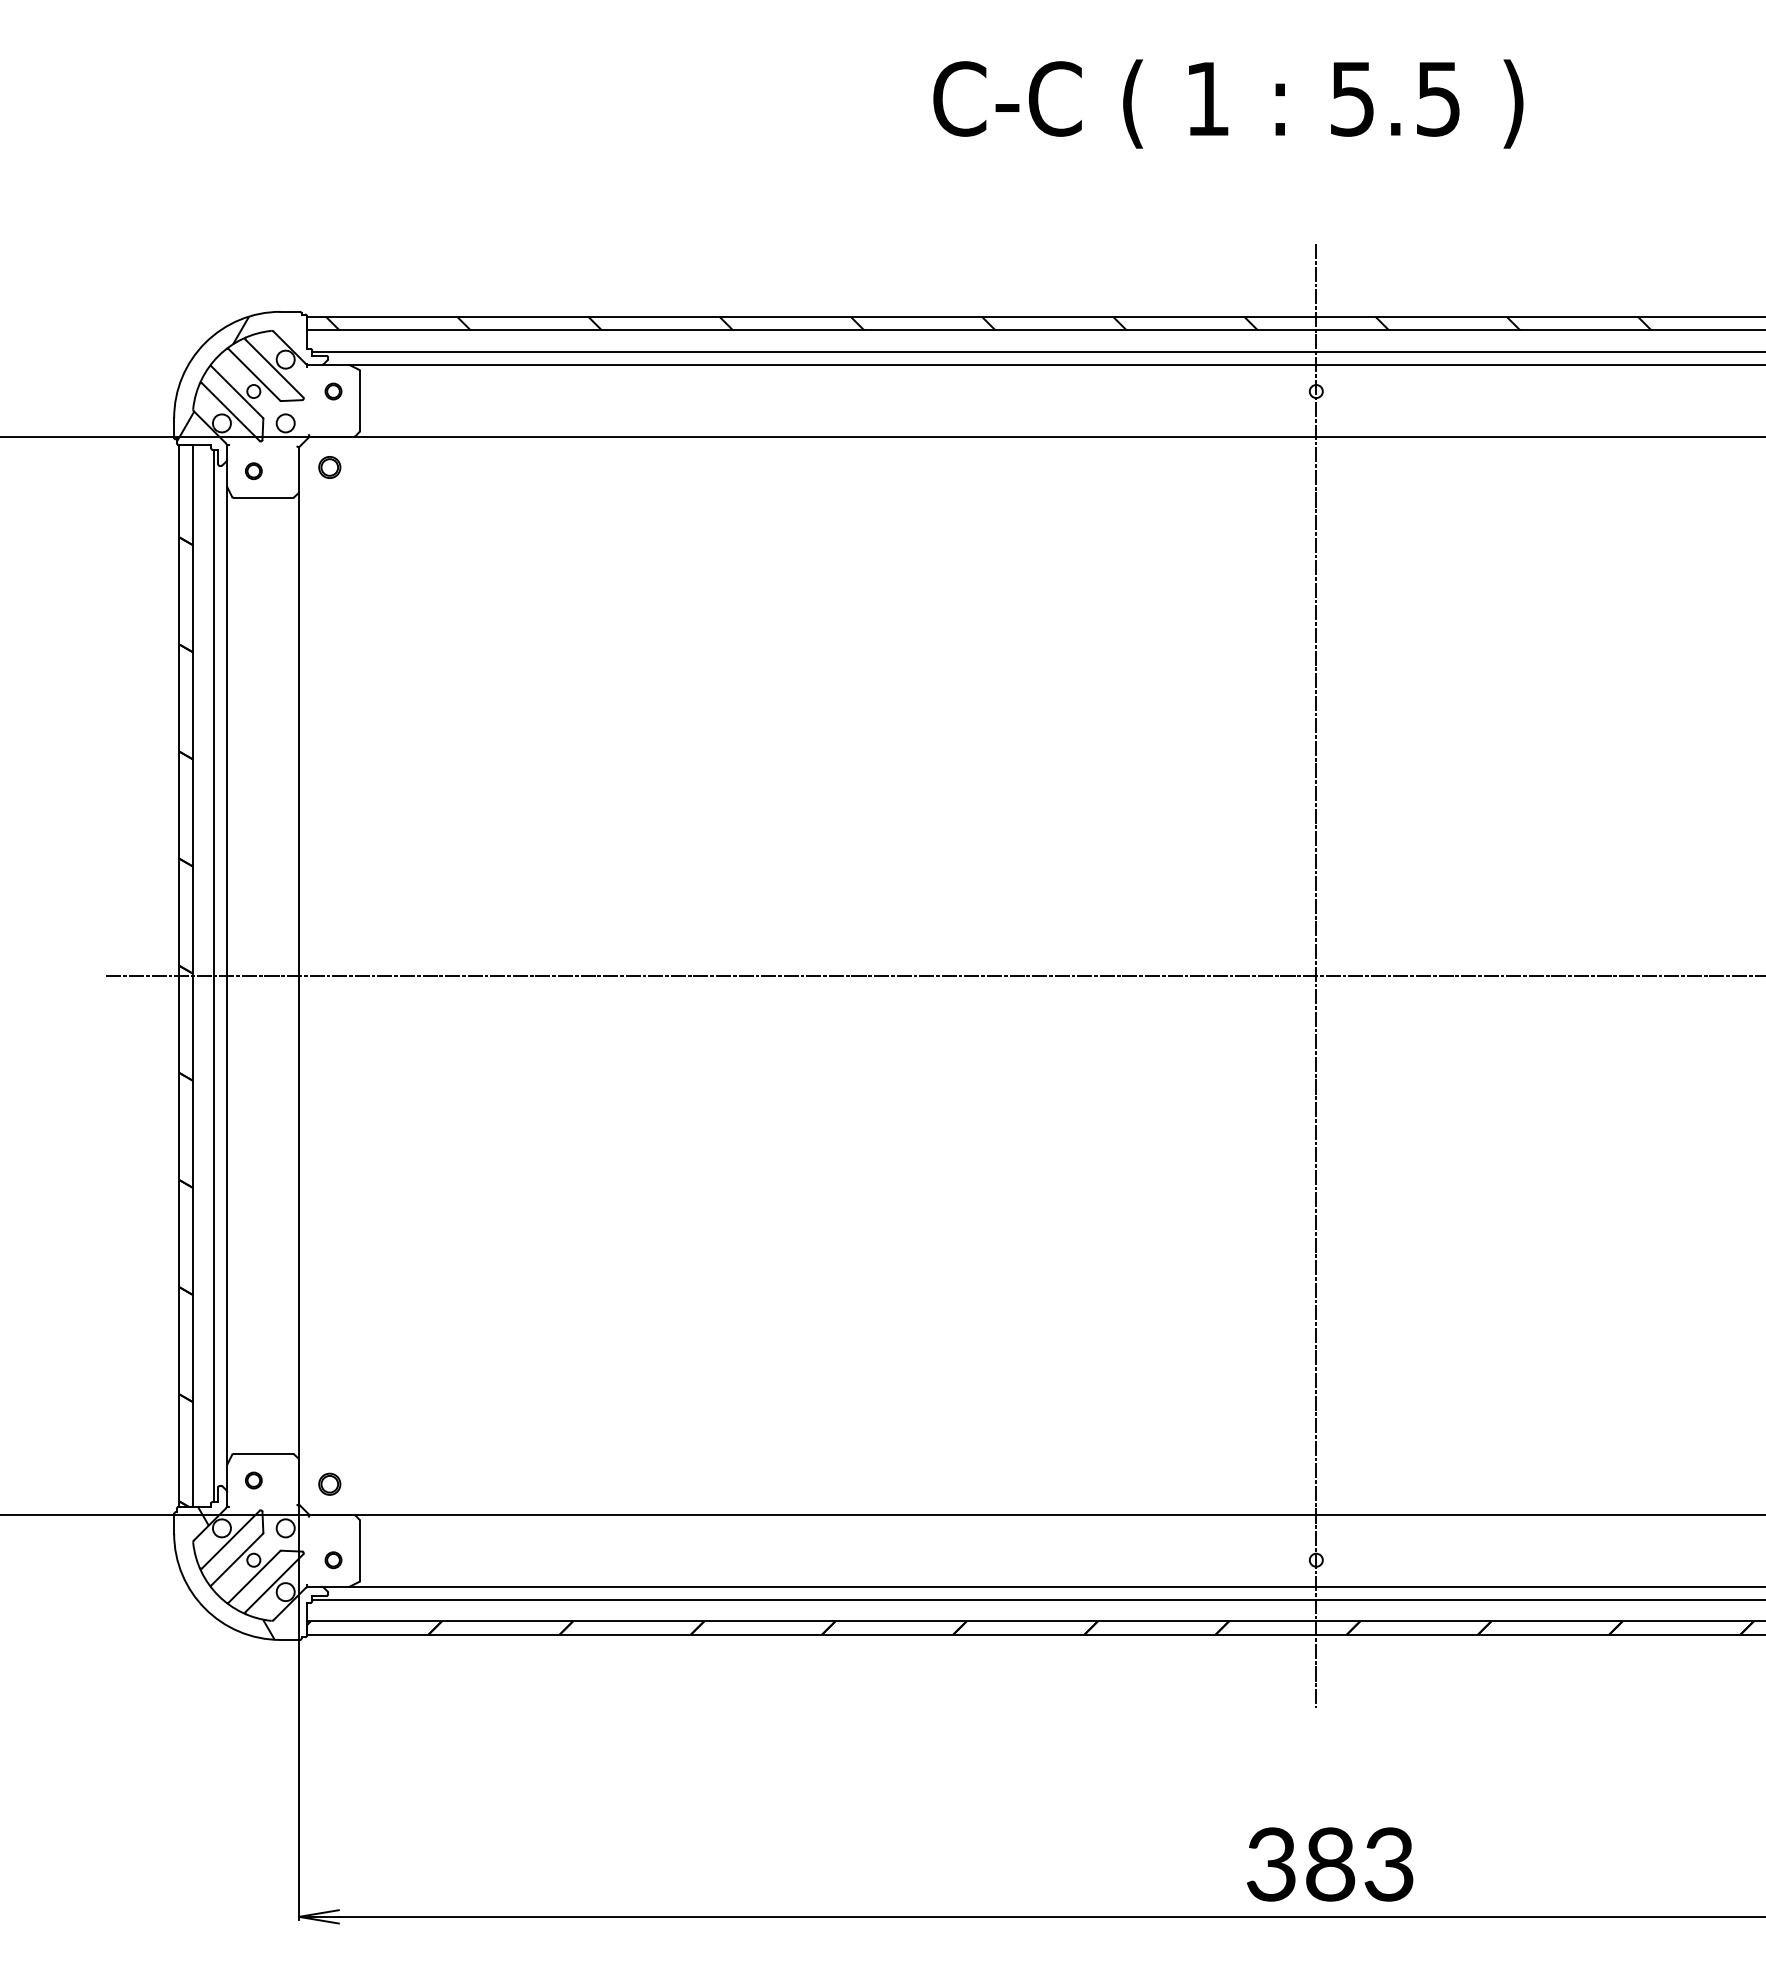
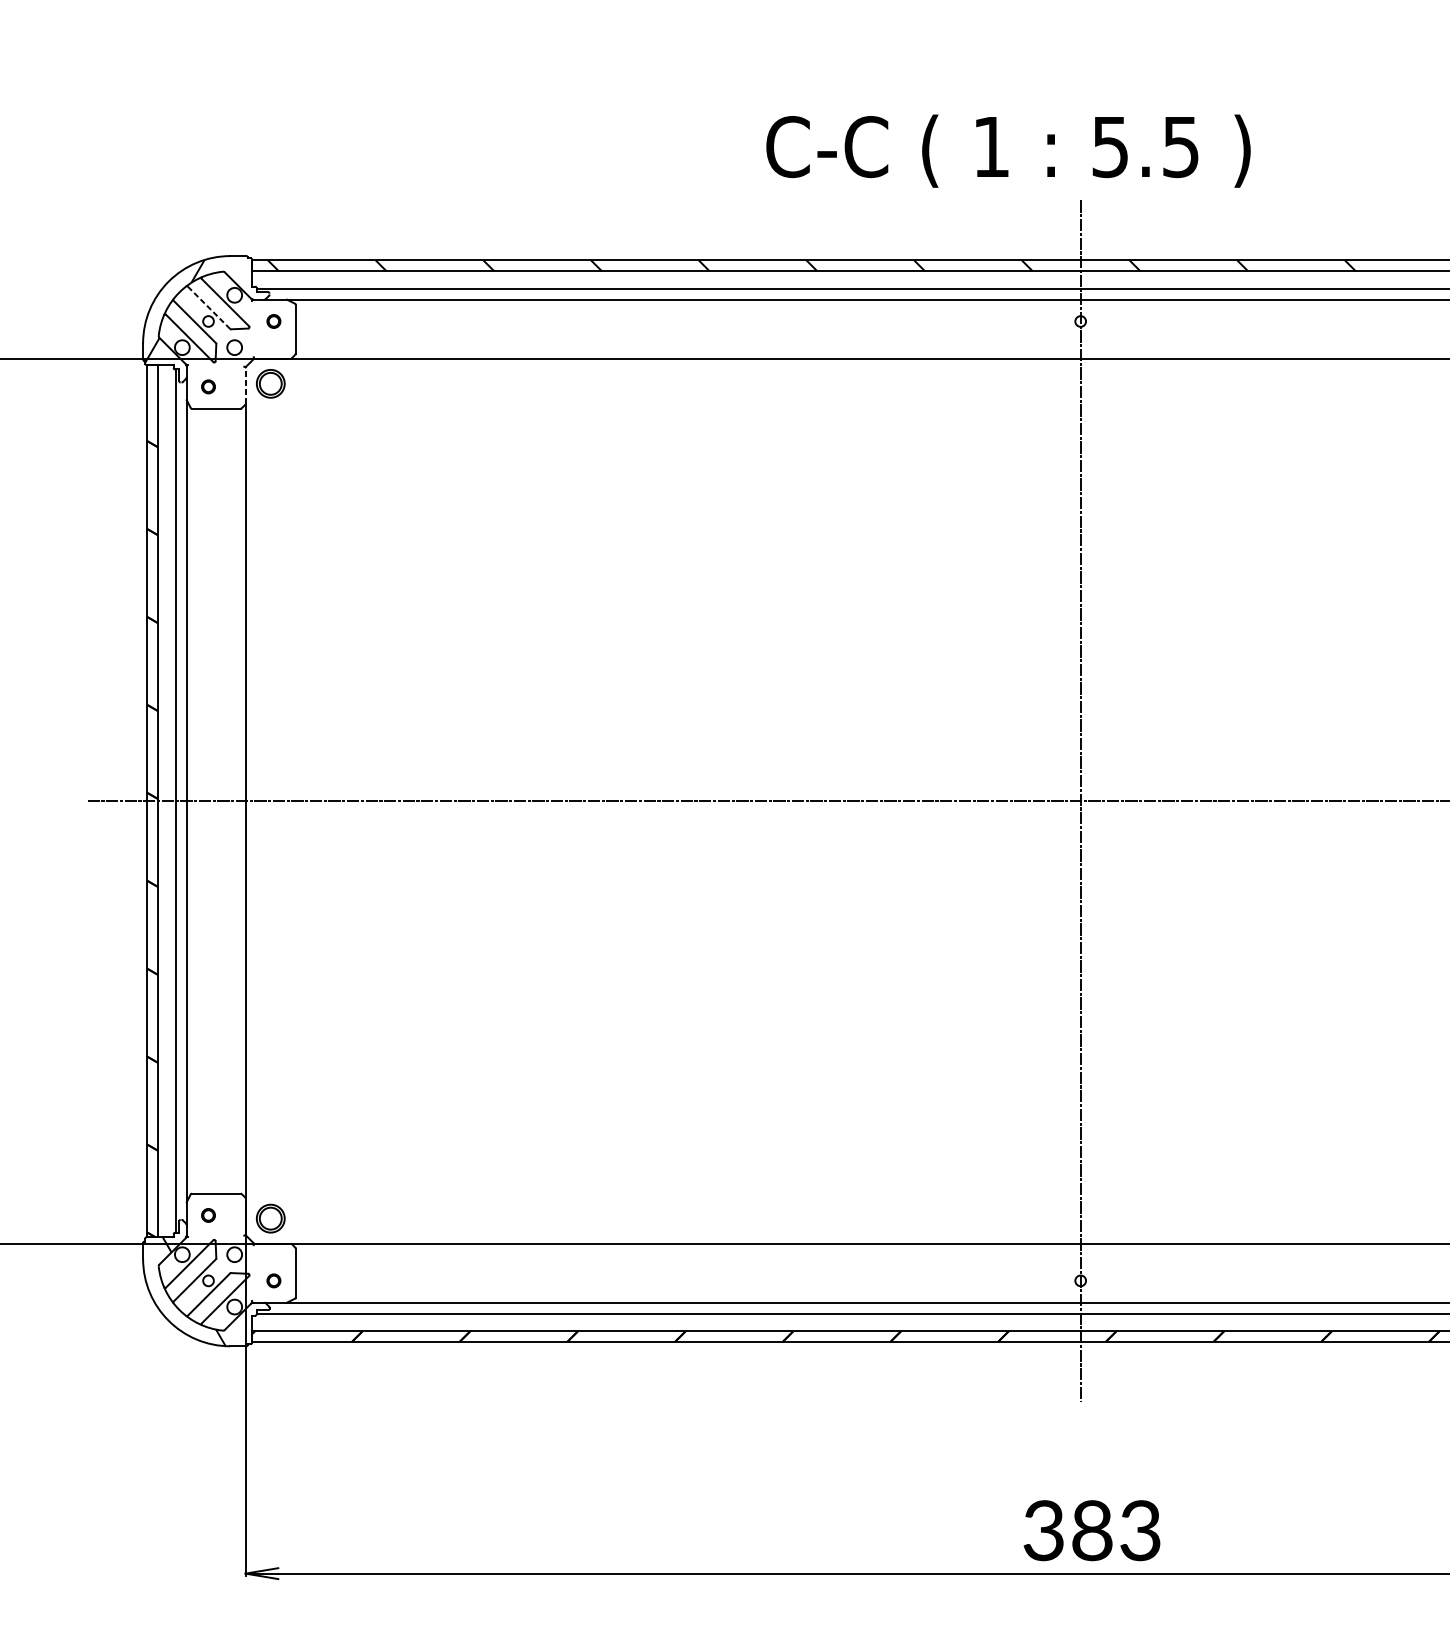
text: (1228, 103) -> (1008, 150), moved
line: (254, 375) -> (209, 308), solid -> dashed
part: (329, 467) -> (270, 383), size x1.6
line: (299, 469) -> (246, 385), solid -> dashed
part: (329, 1483) -> (270, 1217), size x1.6

